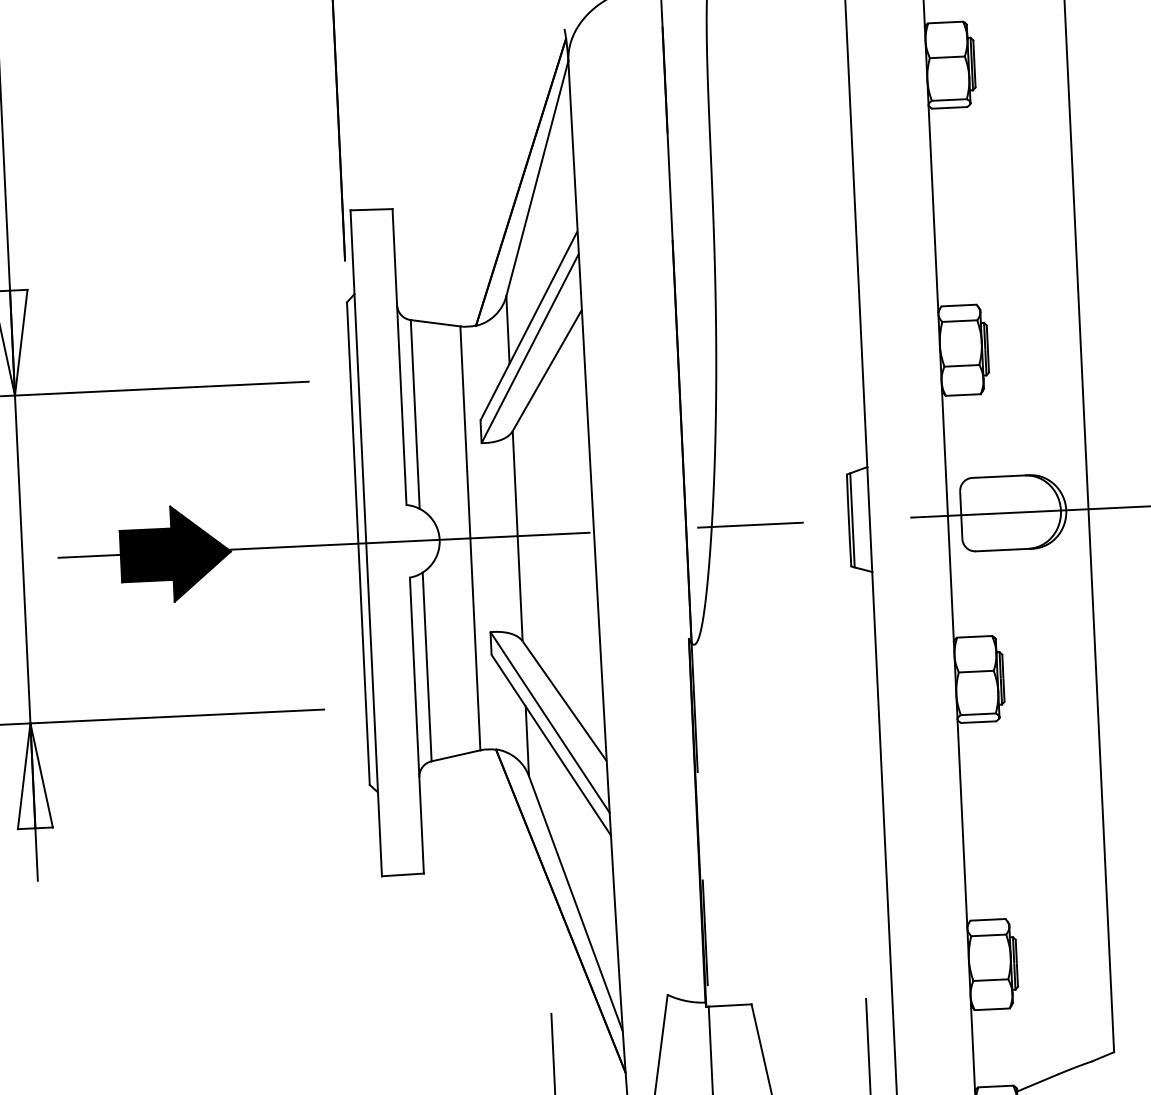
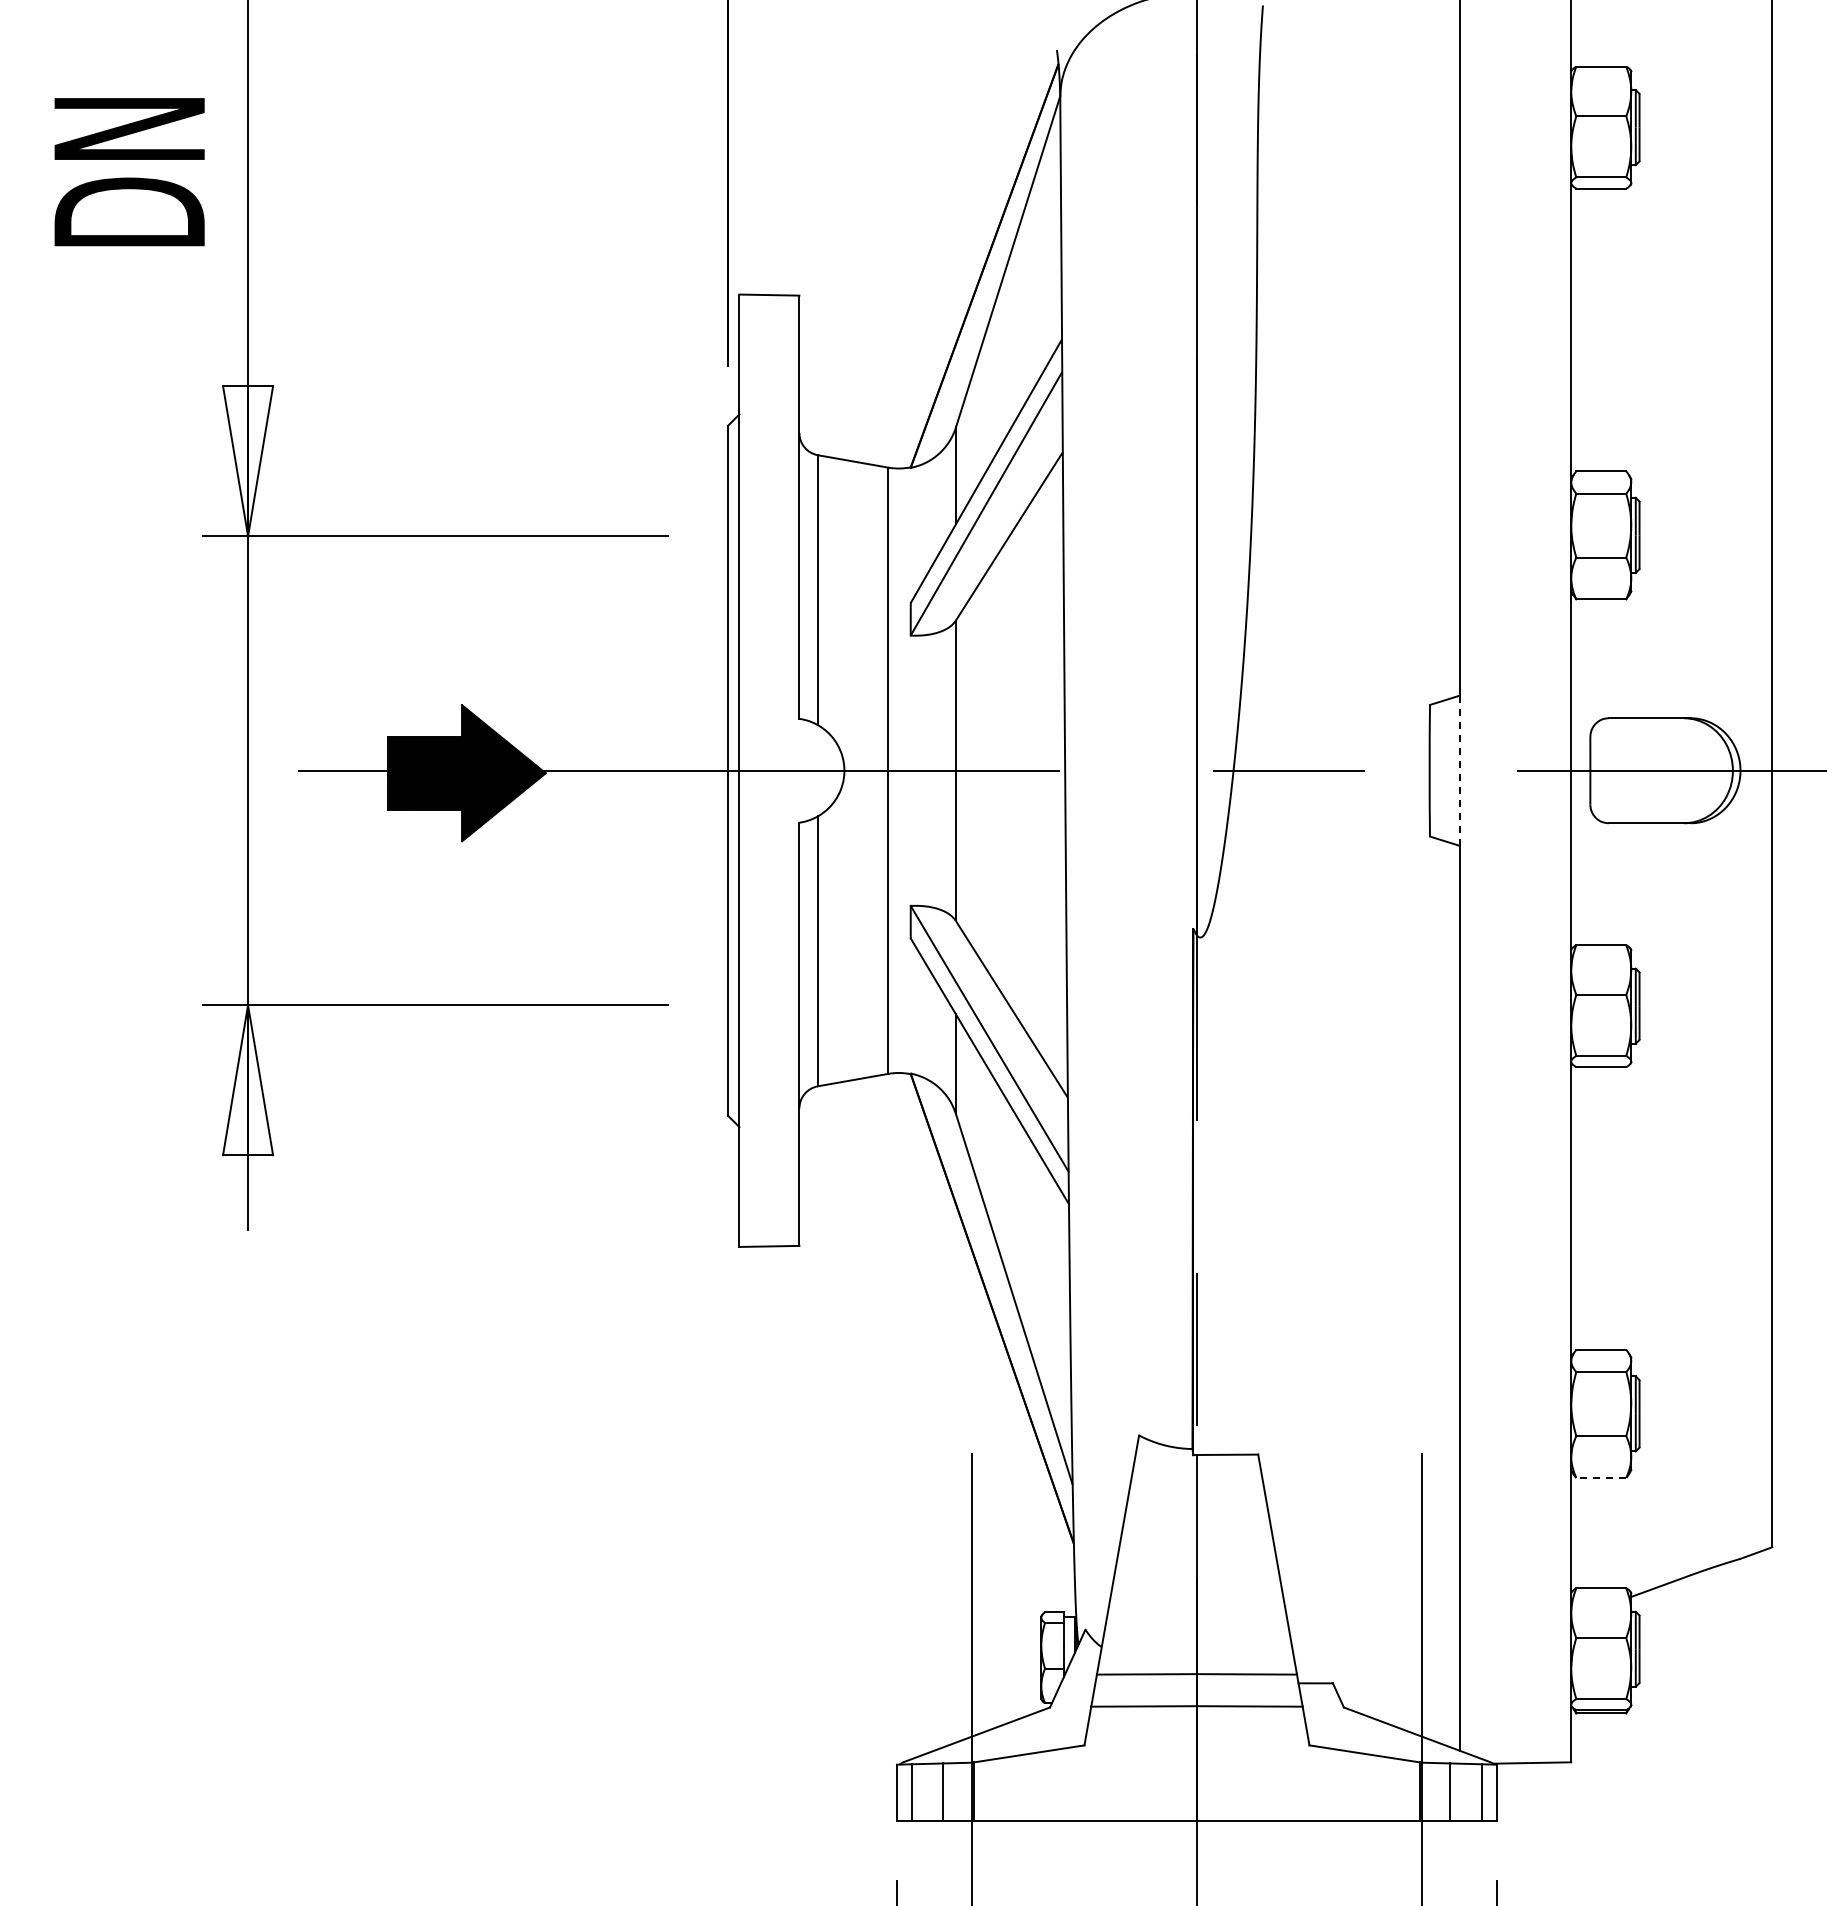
line: (869, 519) -> (1459, 770), solid -> dashed
line: (852, 520) -> (1434, 770), removed
line: (992, 1009) -> (1601, 1477), solid -> dashed

